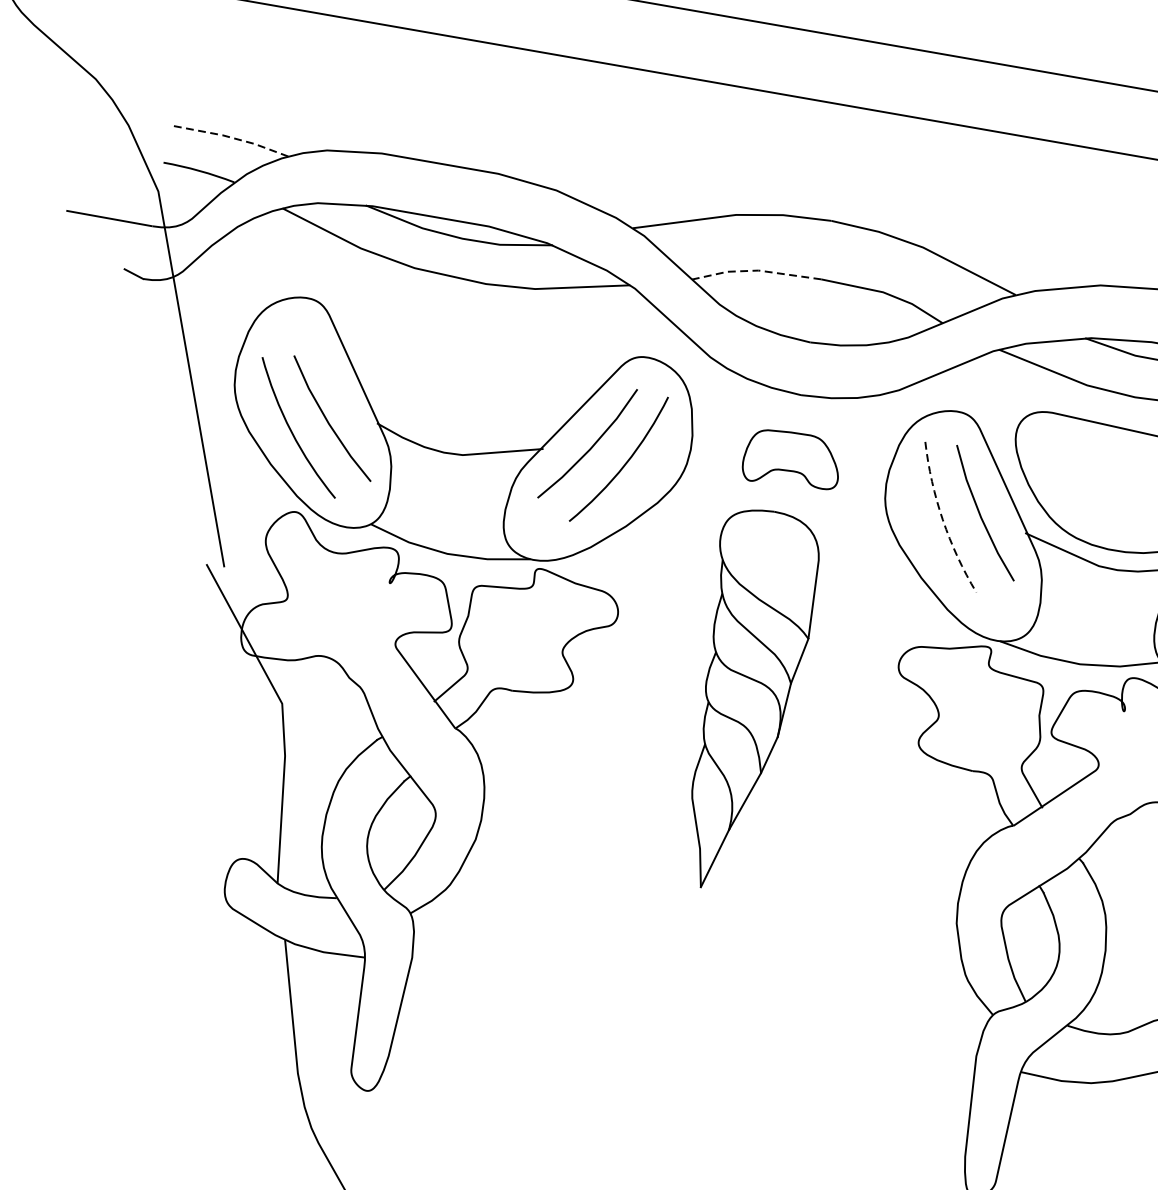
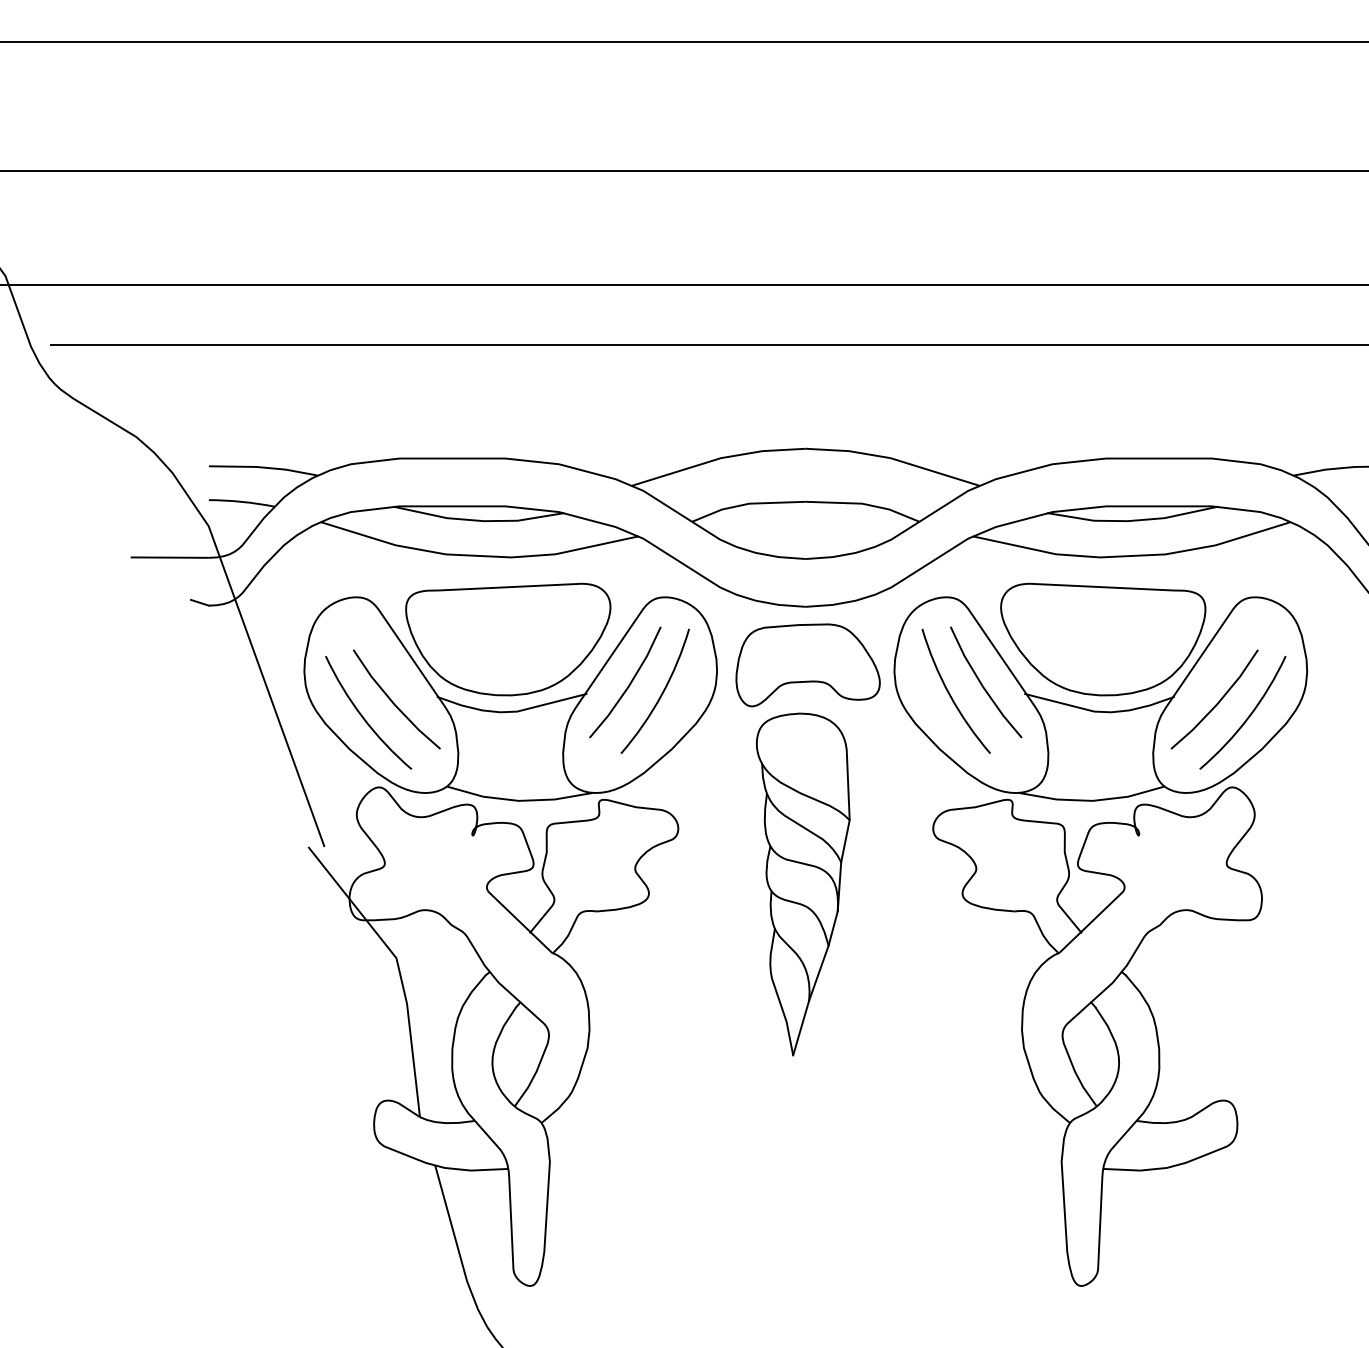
line: (230, 137) -> (263, 467), dashed -> solid
line: (756, 271) -> (747, 504), dashed -> solid
part: (467, 373) -> (508, 639), added
part: (791, 460) -> (807, 665), size x1.67
arc: (942, 519) -> (949, 694), dashed -> solid

